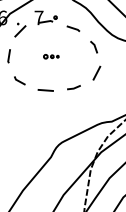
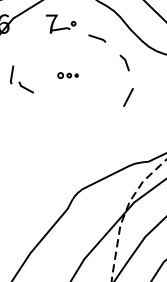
part: (20, 29) -> (26, 39), removed
line: (19, 80) -> (25, 87), moved
line: (74, 87) -> (98, 116), removed
line: (45, 89) -> (60, 119), removed

